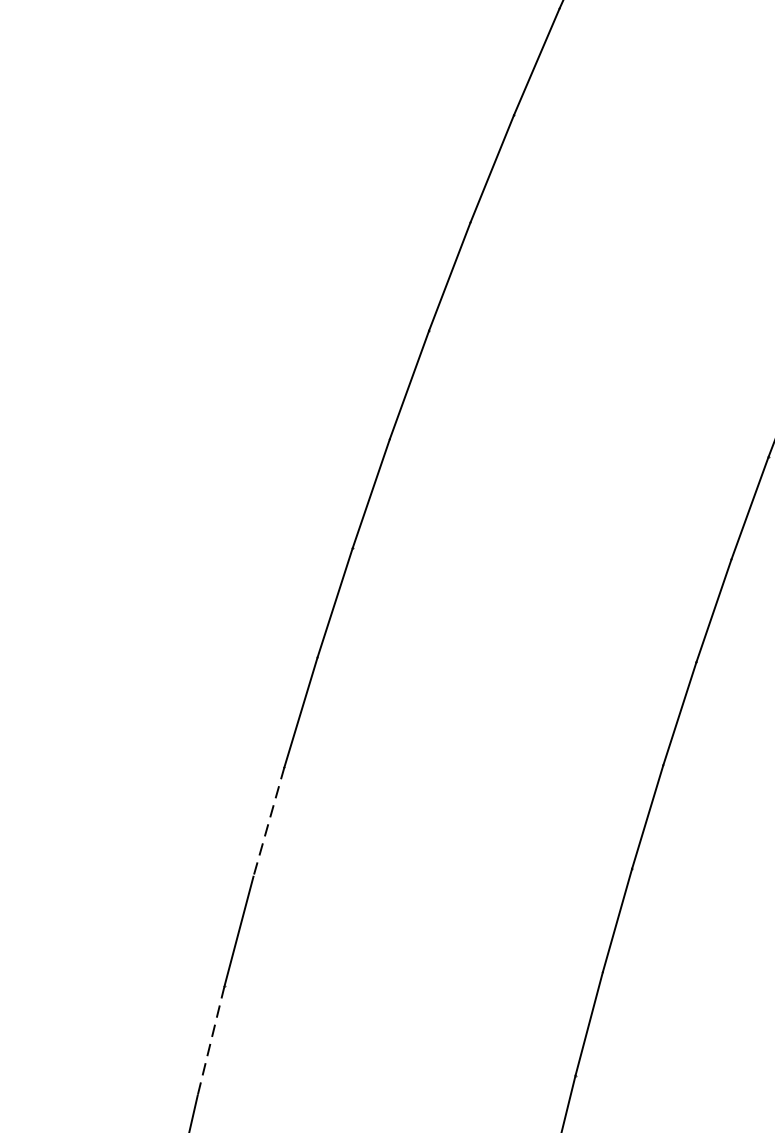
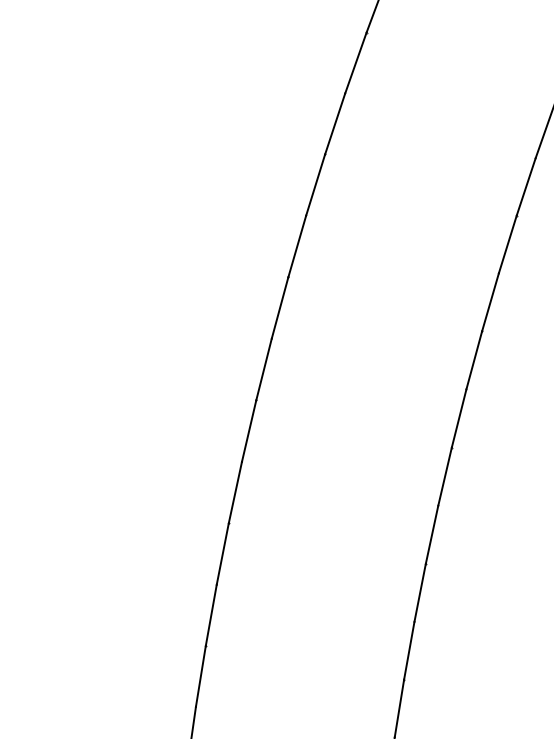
line: (269, 822) -> (249, 431), dashed -> solid
line: (210, 1041) -> (222, 554), dashed -> solid

